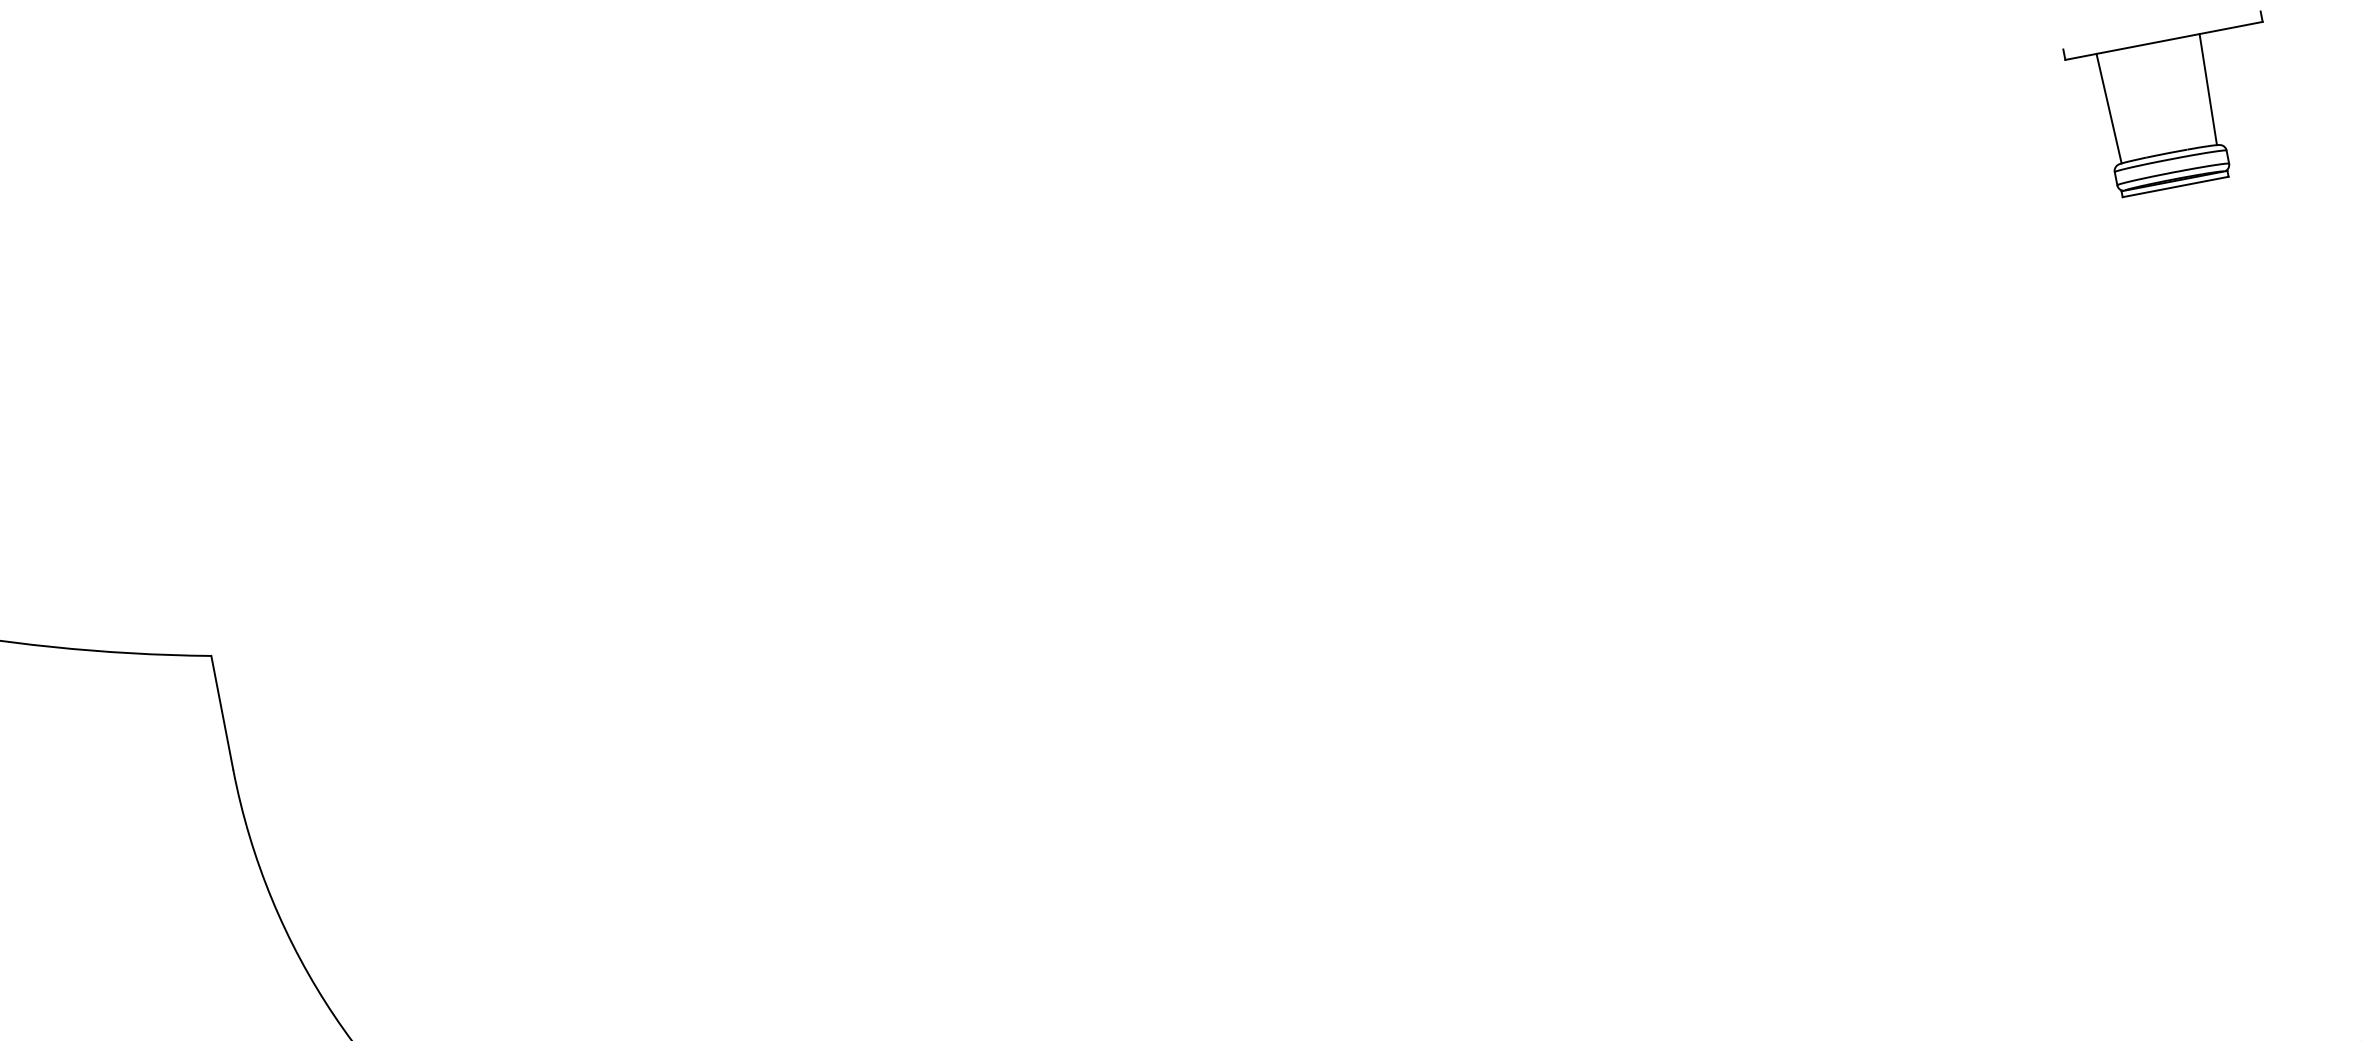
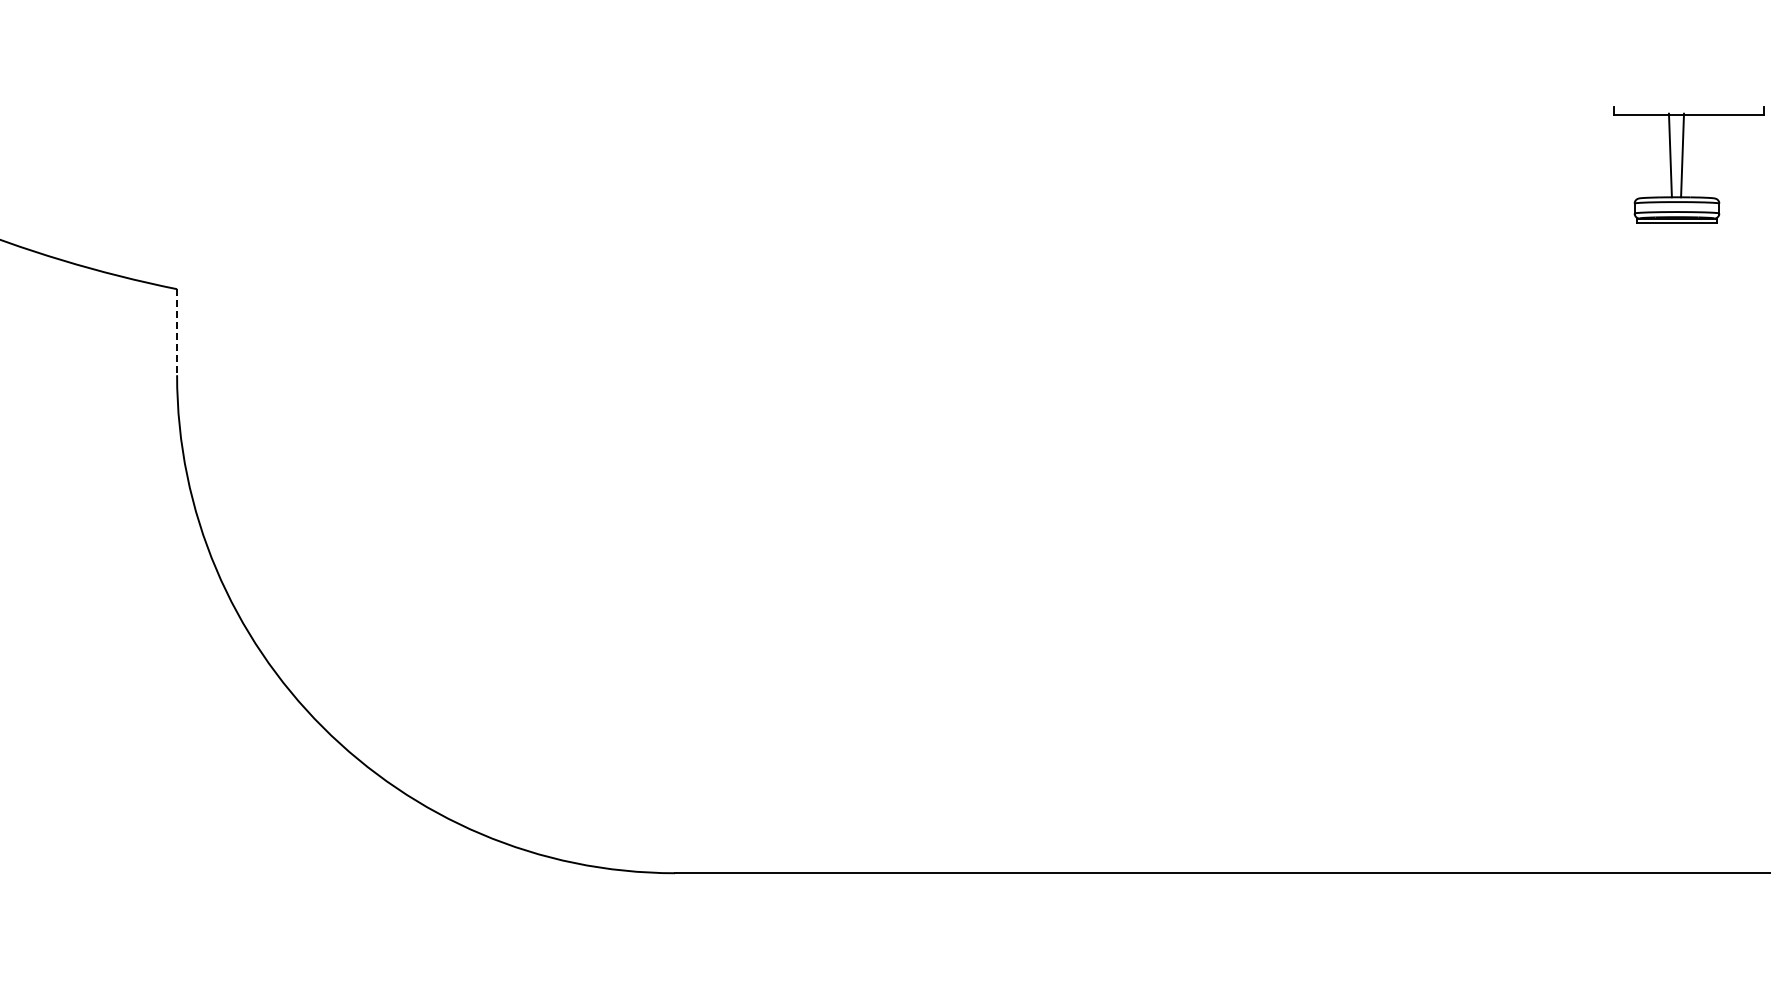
line: (2208, 89) -> (1682, 155), moved
line: (2107, 108) -> (1669, 155), moved
line: (222, 713) -> (177, 332), solid -> dashed

